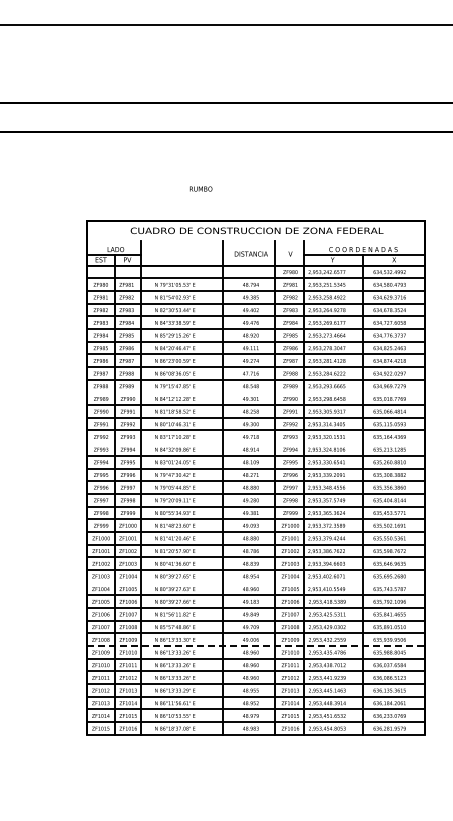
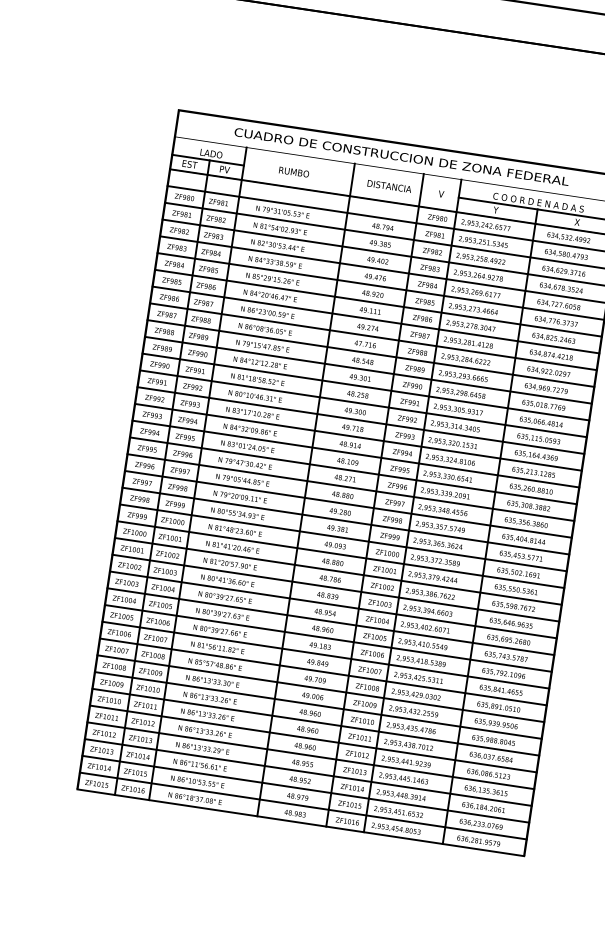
text: (201, 188) -> (294, 171), moved
line: (256, 392) -> (369, 370), added
line: (256, 443) -> (358, 437), added
line: (256, 582) -> (331, 621), added
line: (256, 646) -> (318, 706), dashed -> solid

